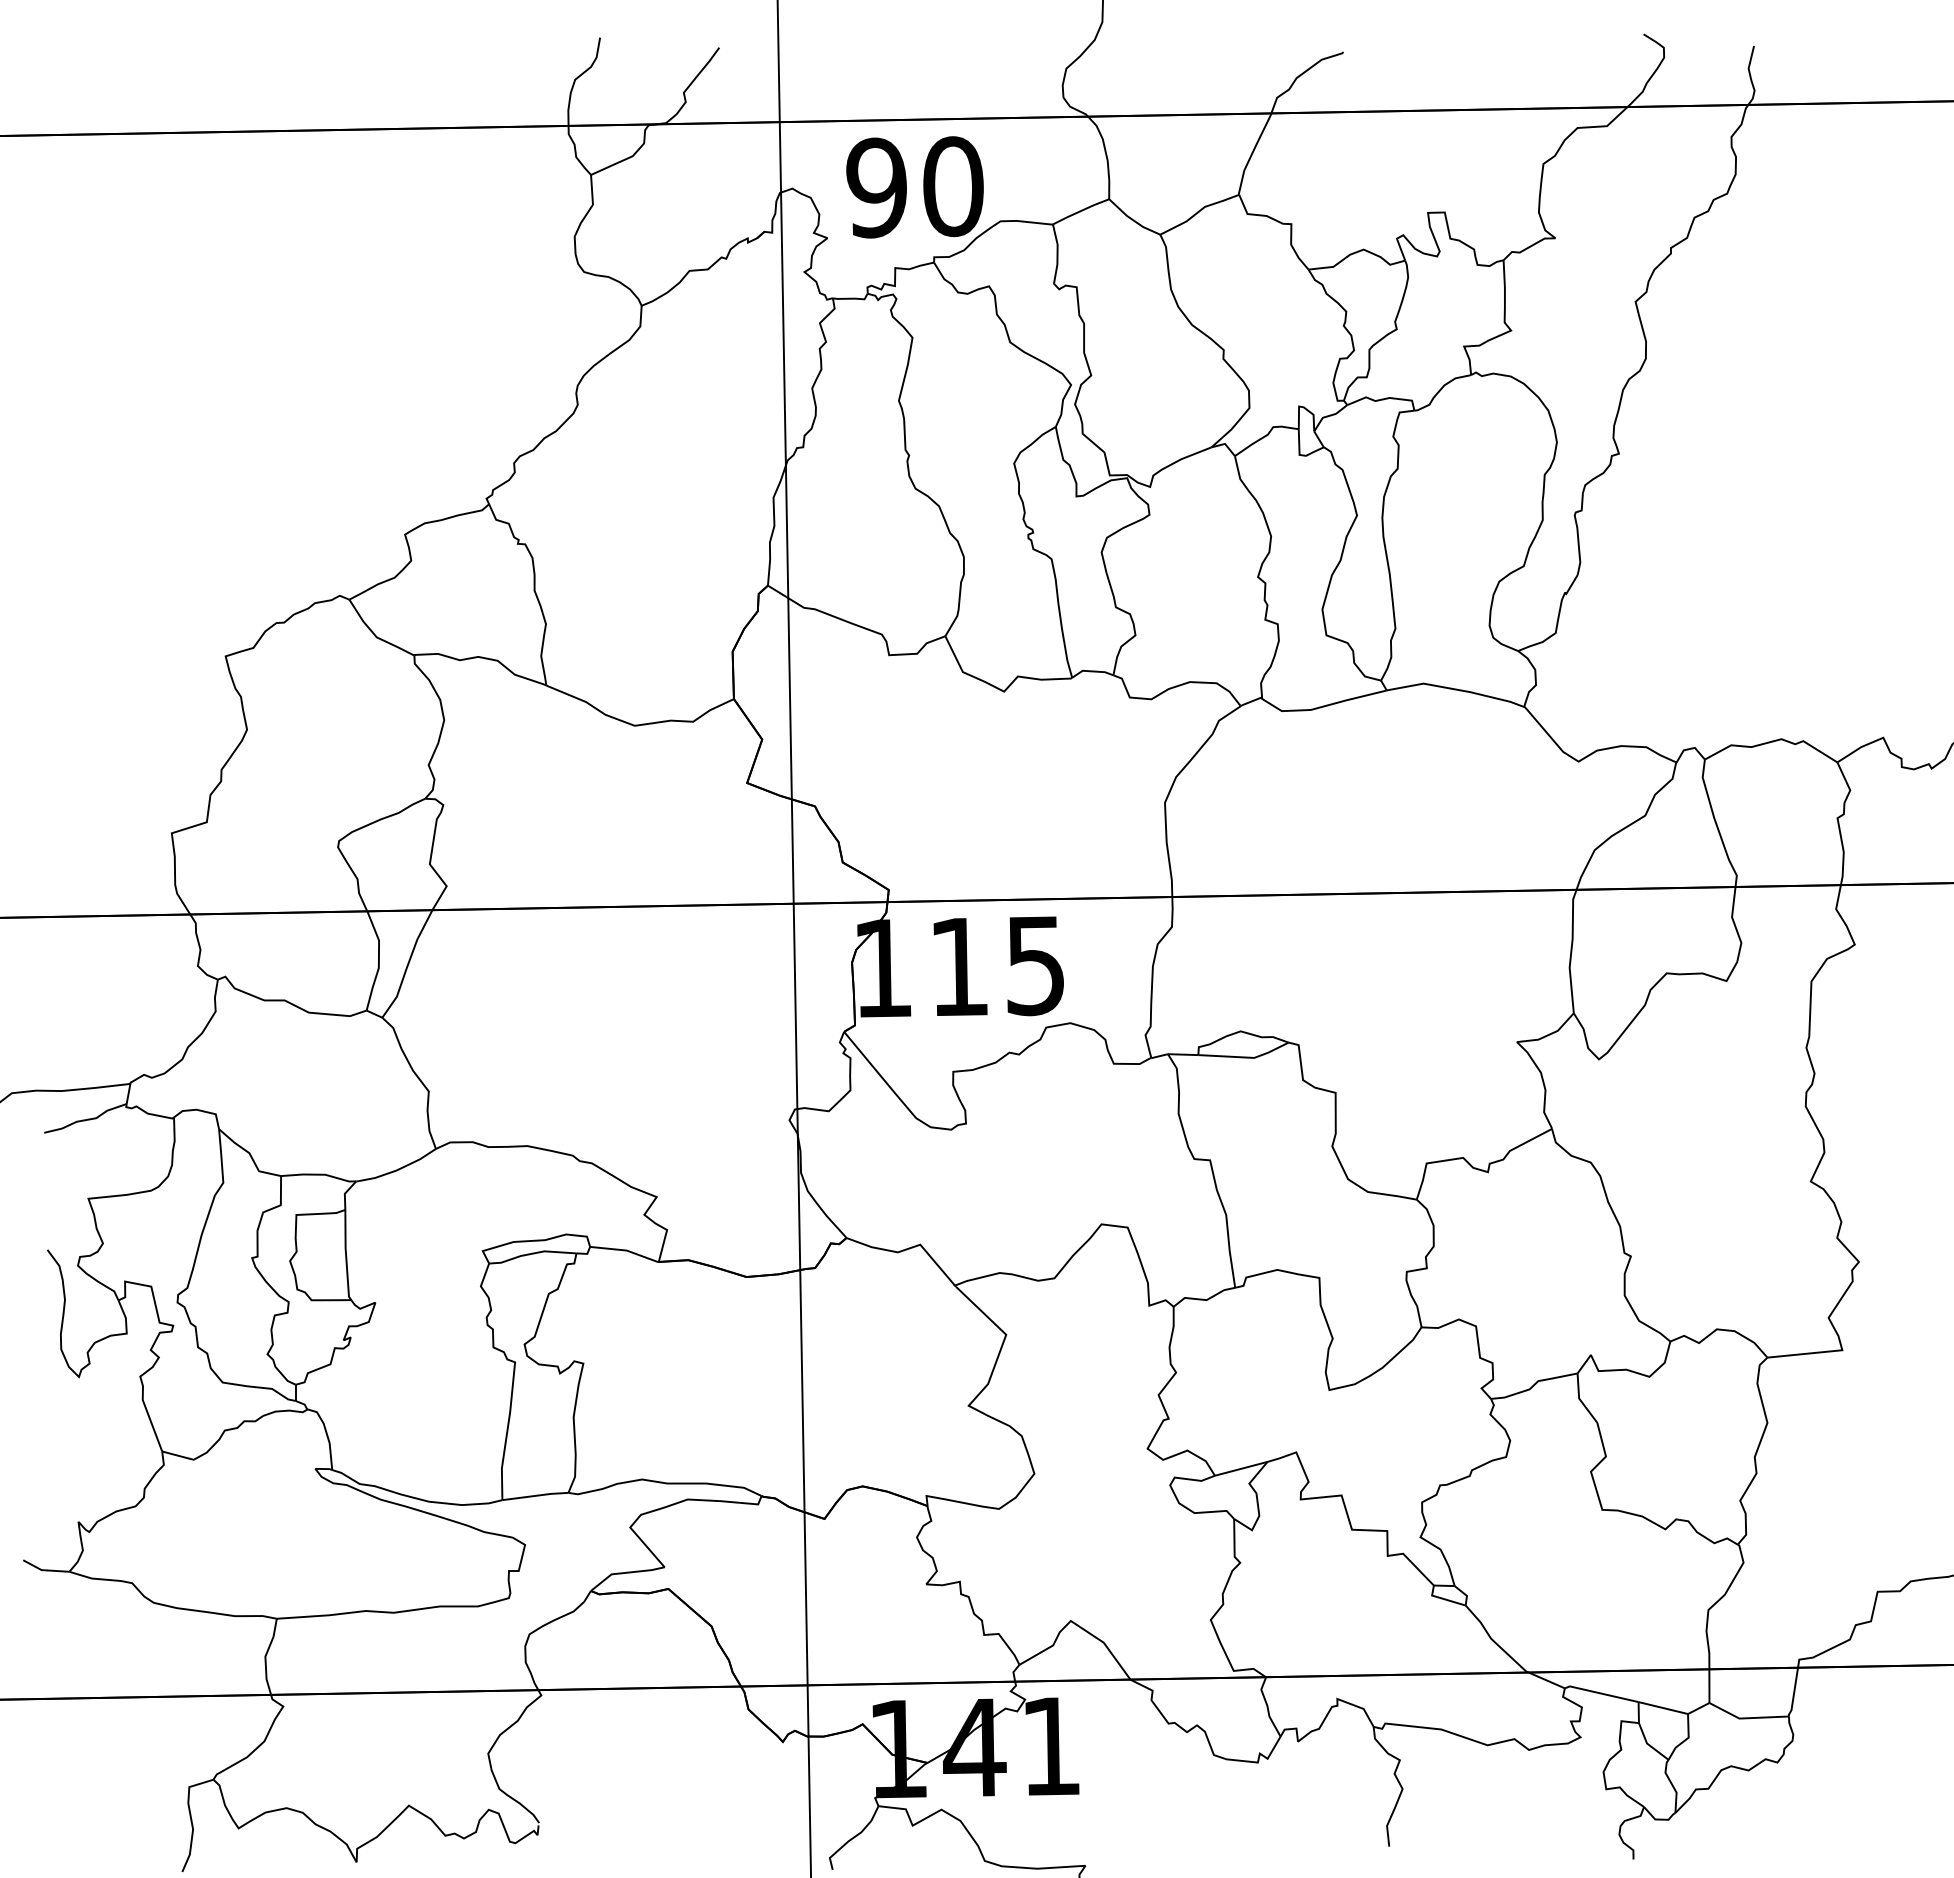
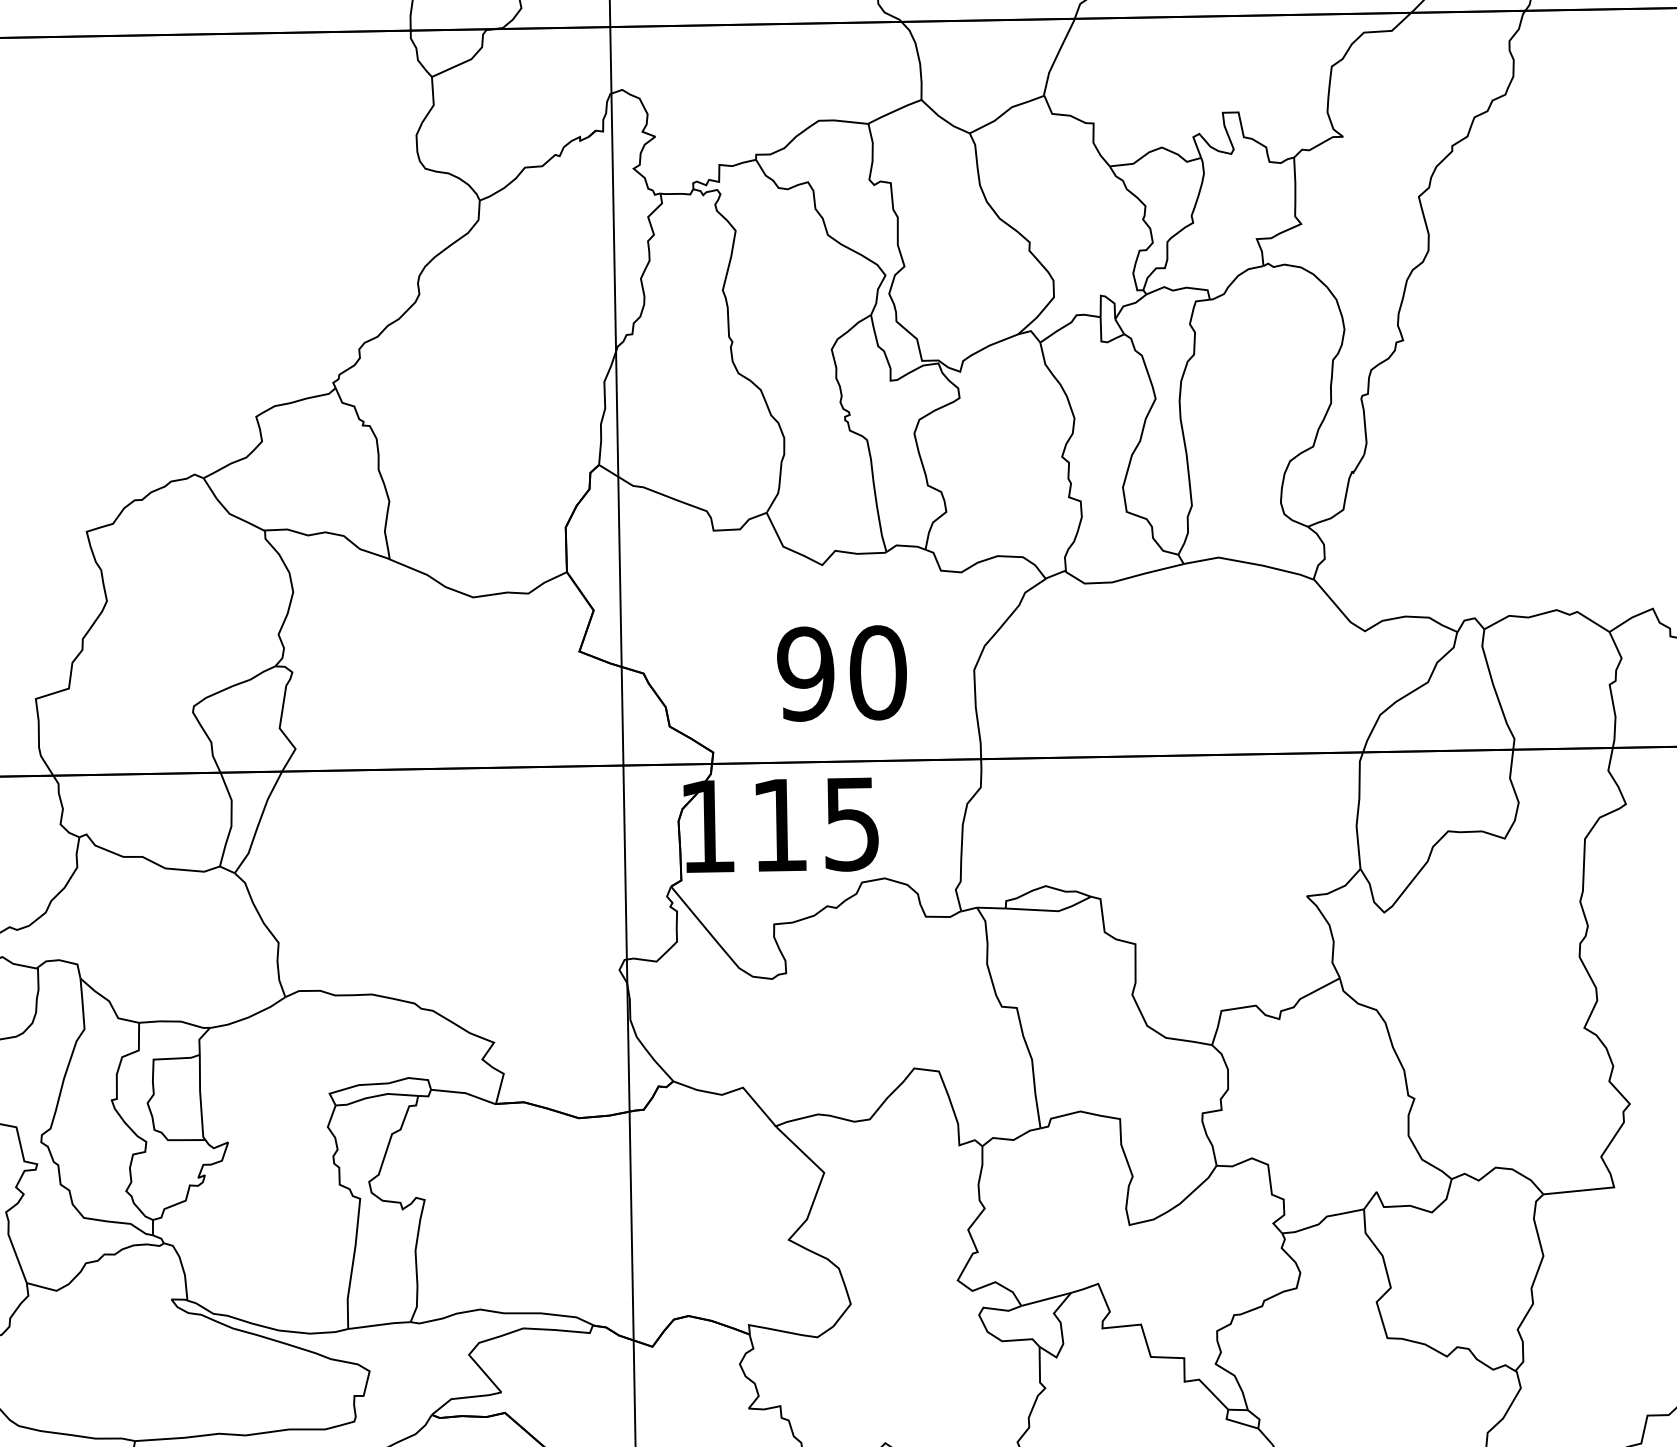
text: (914, 187) -> (841, 673), moved

